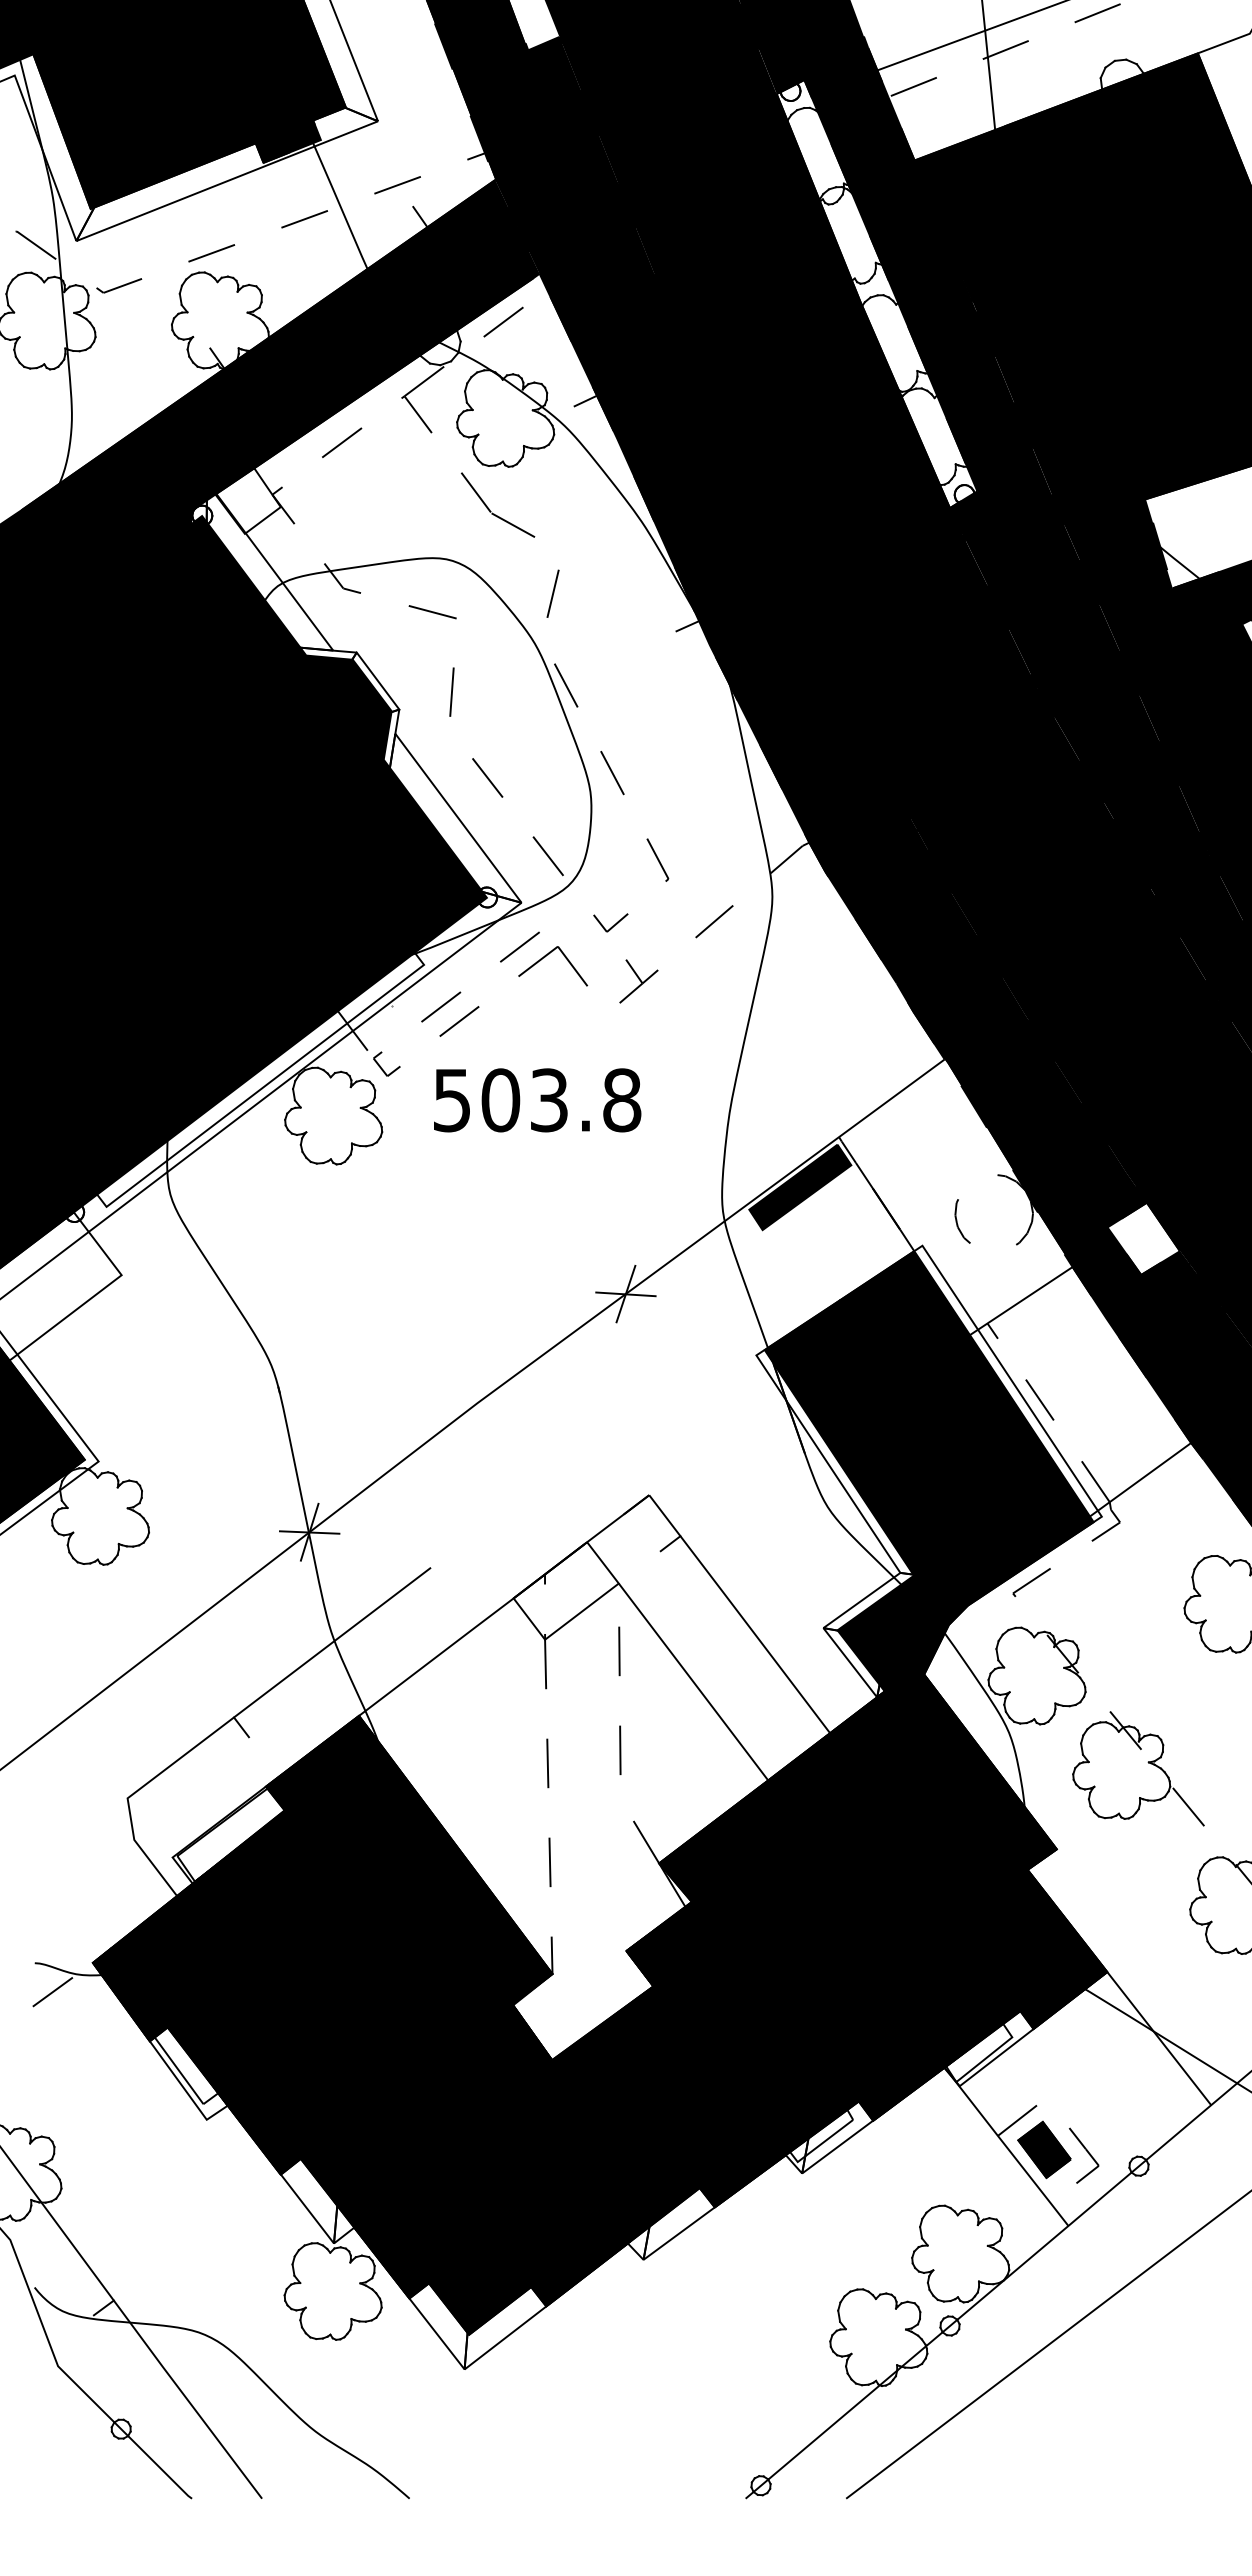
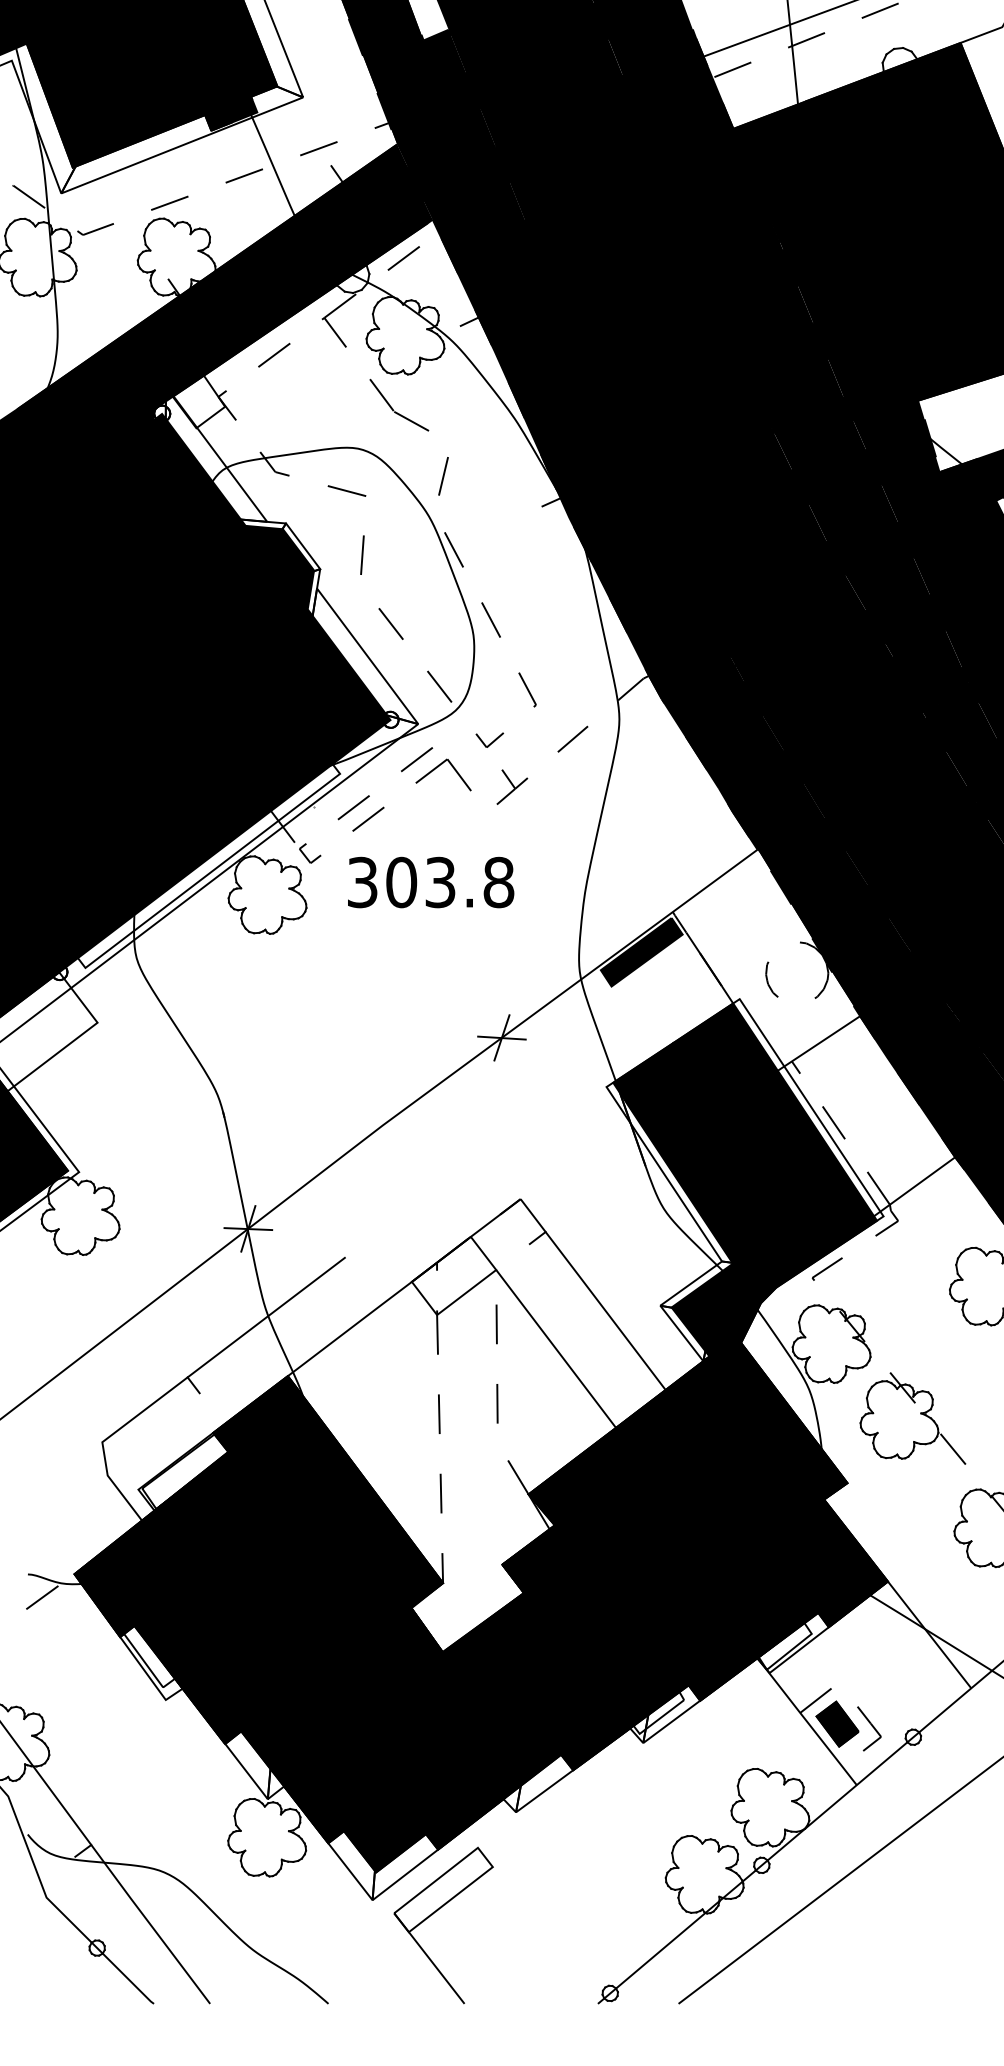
fill: (876, 294) -> (702, 236), added
text: (452, 1099) -> (362, 881), 503.8 -> 303.8
fill: (1143, 1238) -> (916, 993), added
part: (541, 2386) -> (434, 1913), added

